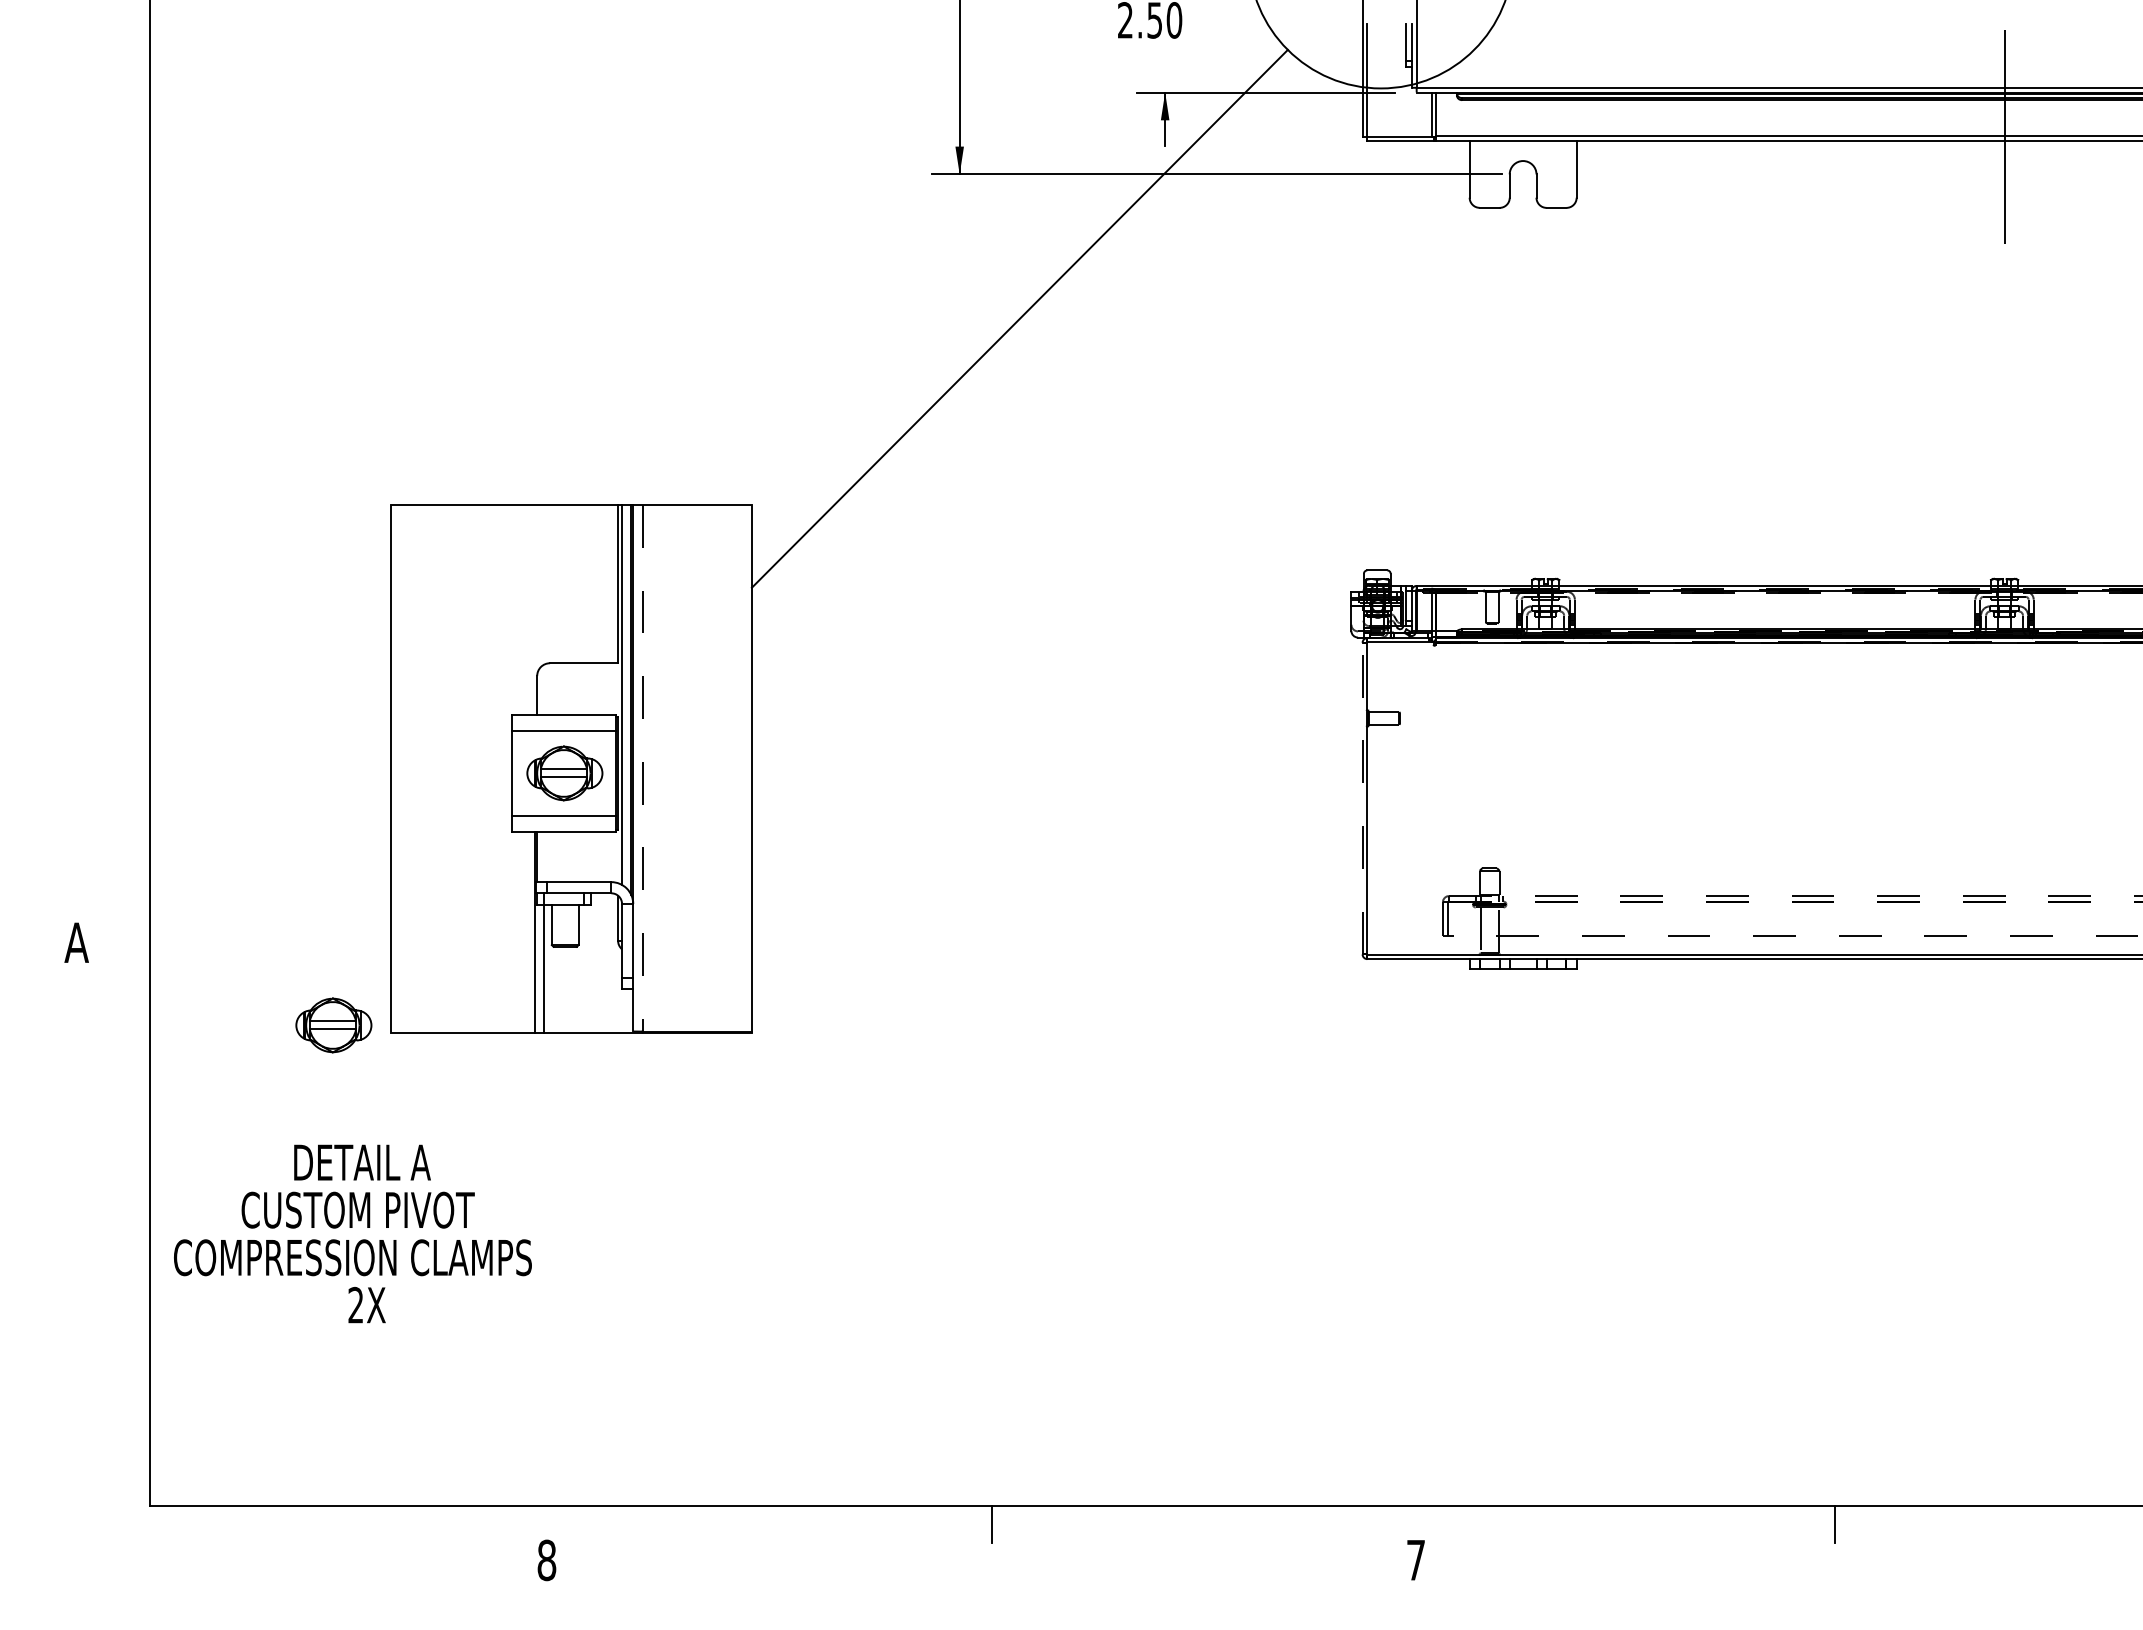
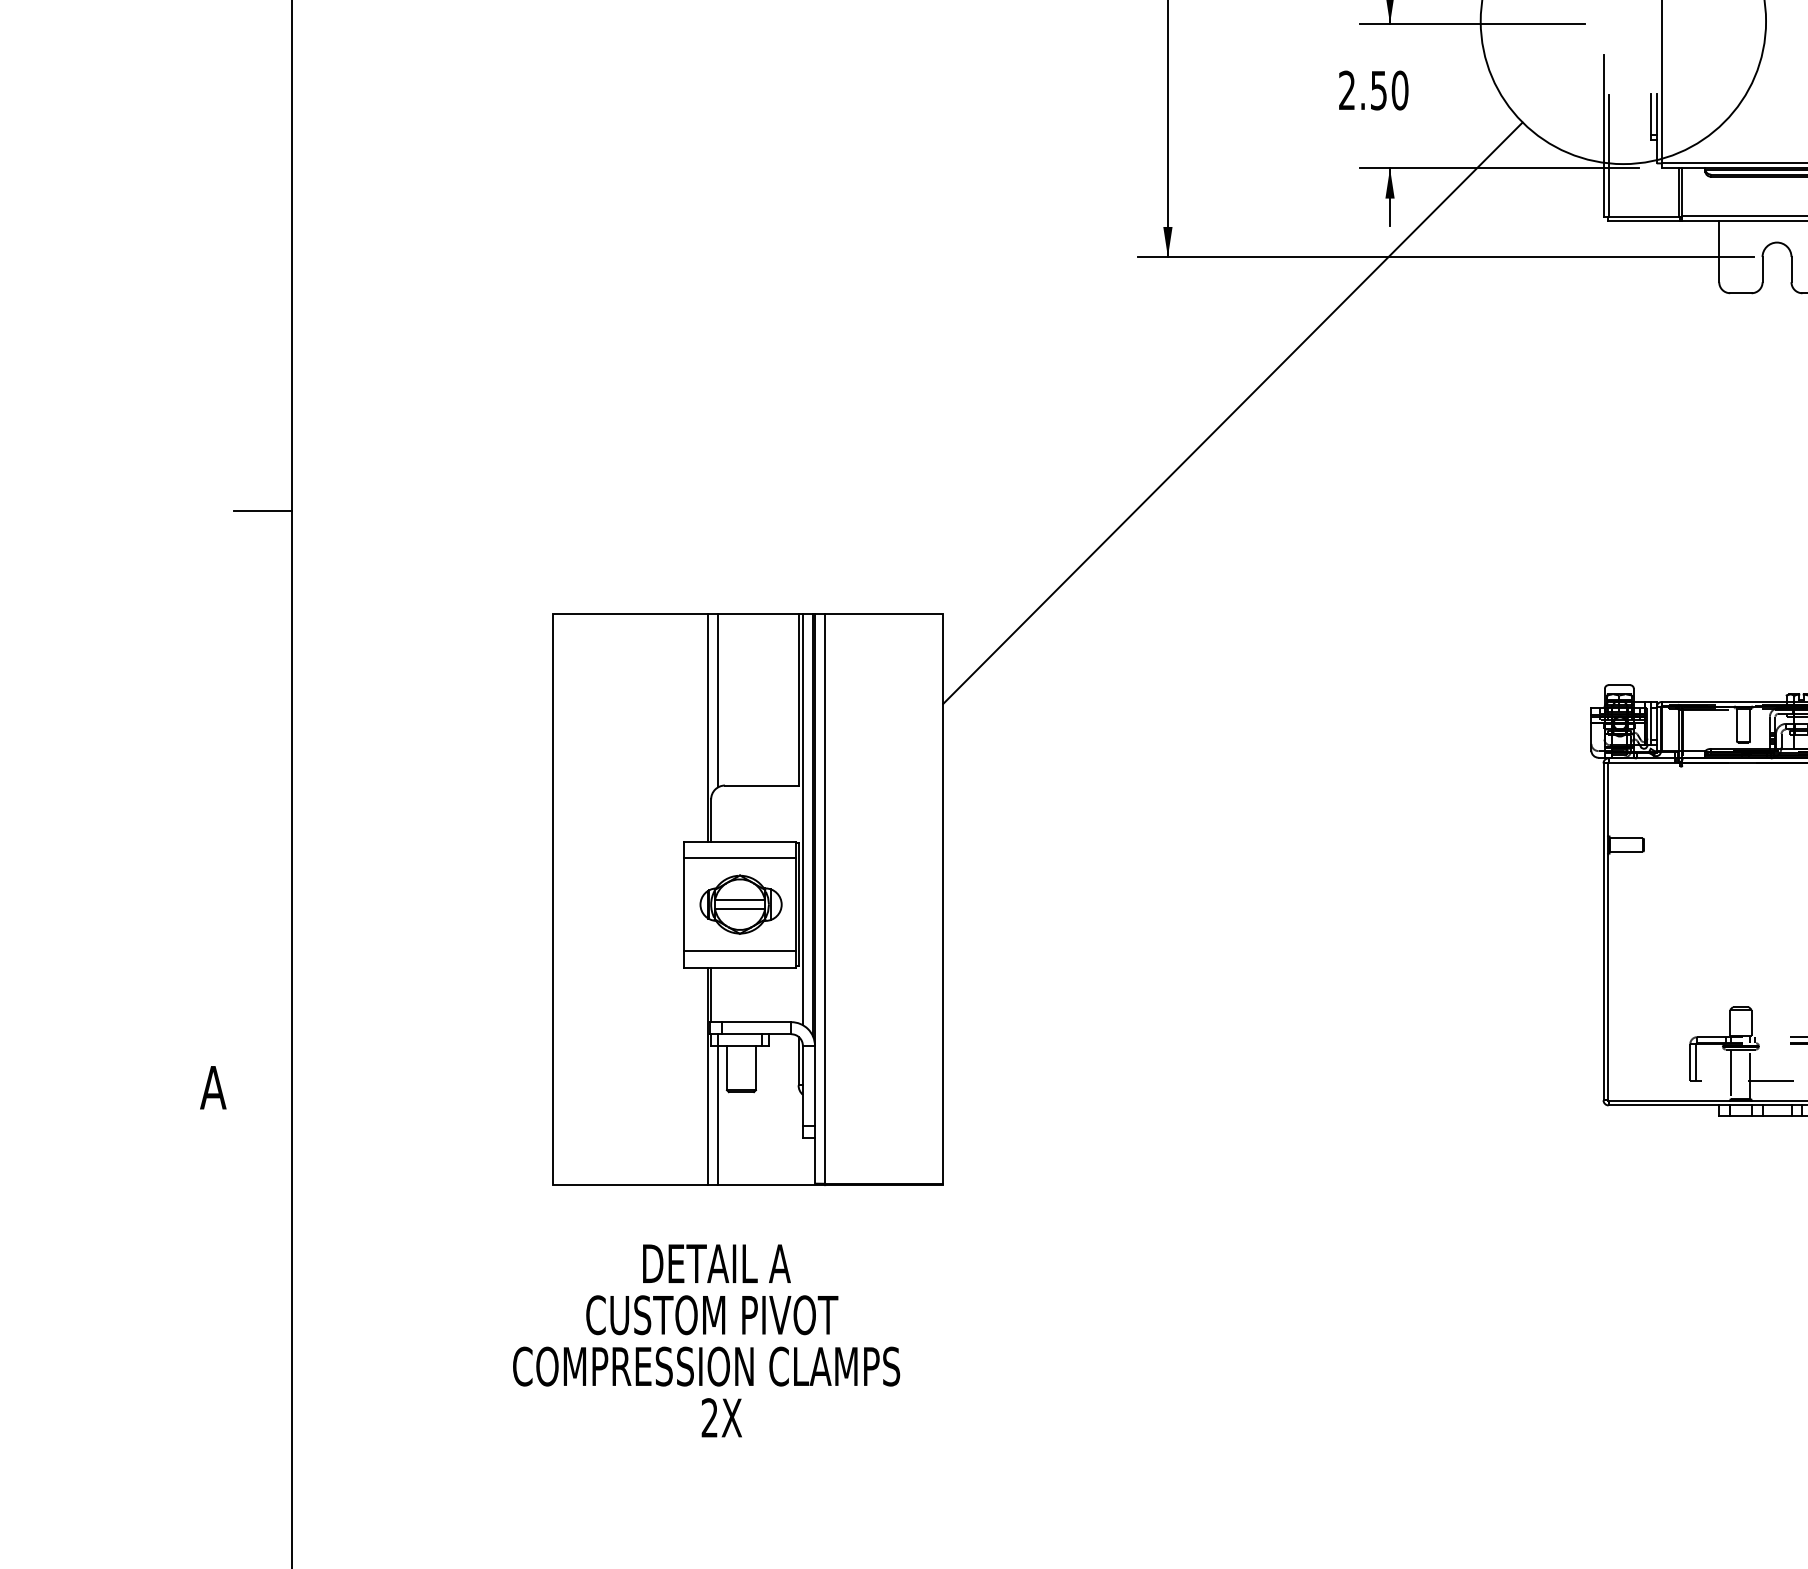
line: (122, 409) -> (262, 511), added
line: (543, 584) -> (717, 700), added
line: (534, 610) -> (708, 728), added
line: (642, 768) -> (824, 899), dashed -> solid
line: (1362, 798) -> (1603, 931), dashed -> solid
part: (333, 1025) -> (490, 1177), removed
text: (352, 1233) -> (706, 1340), moved

